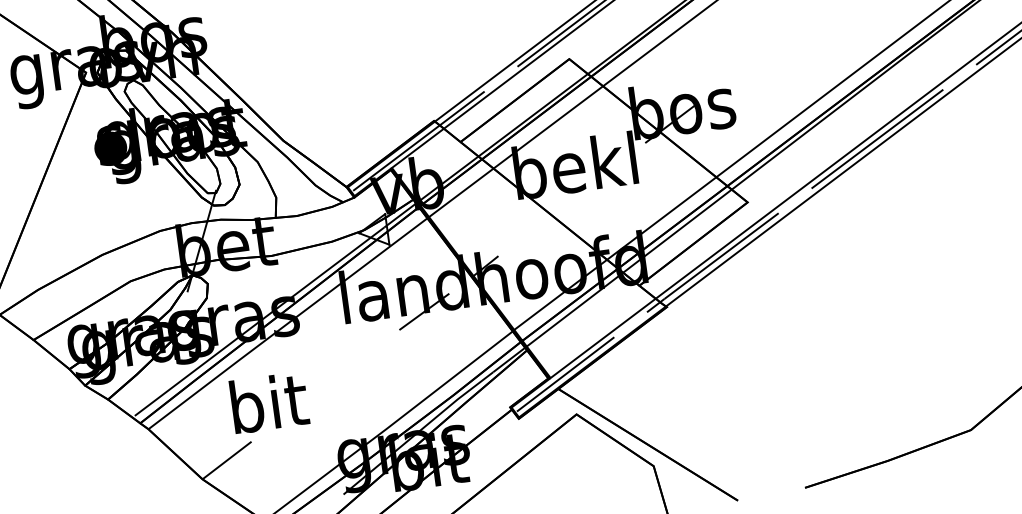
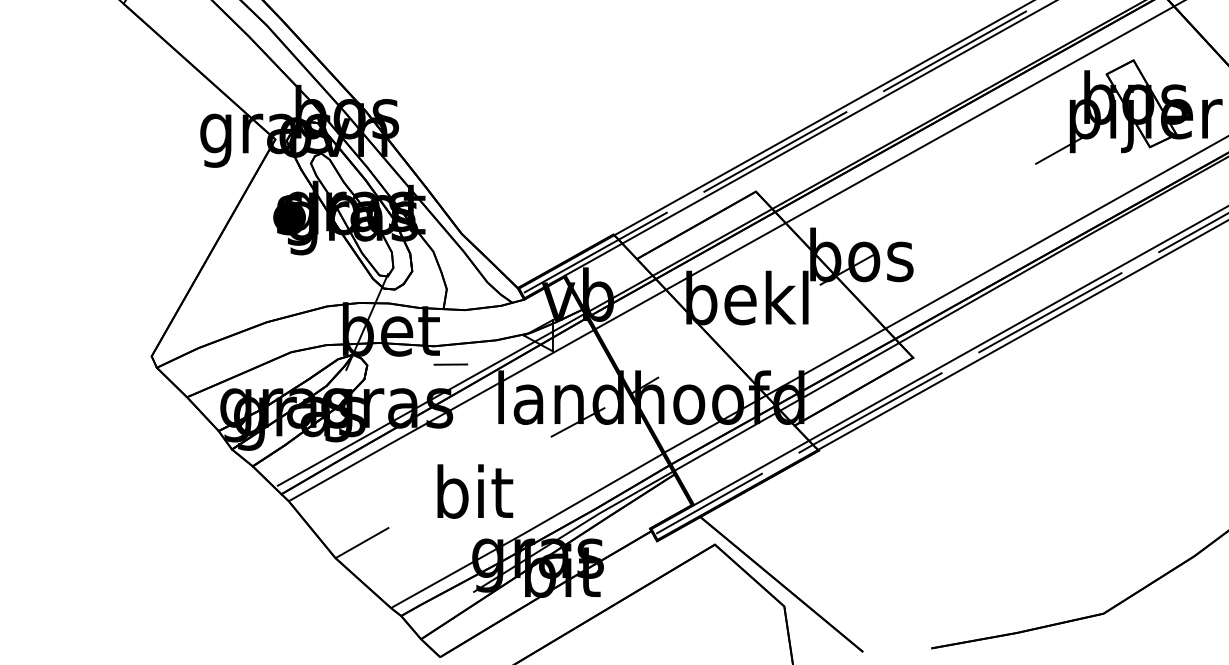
line: (290, 271) -> (450, 364), added
text: (269, 402) -> (475, 491), moved

